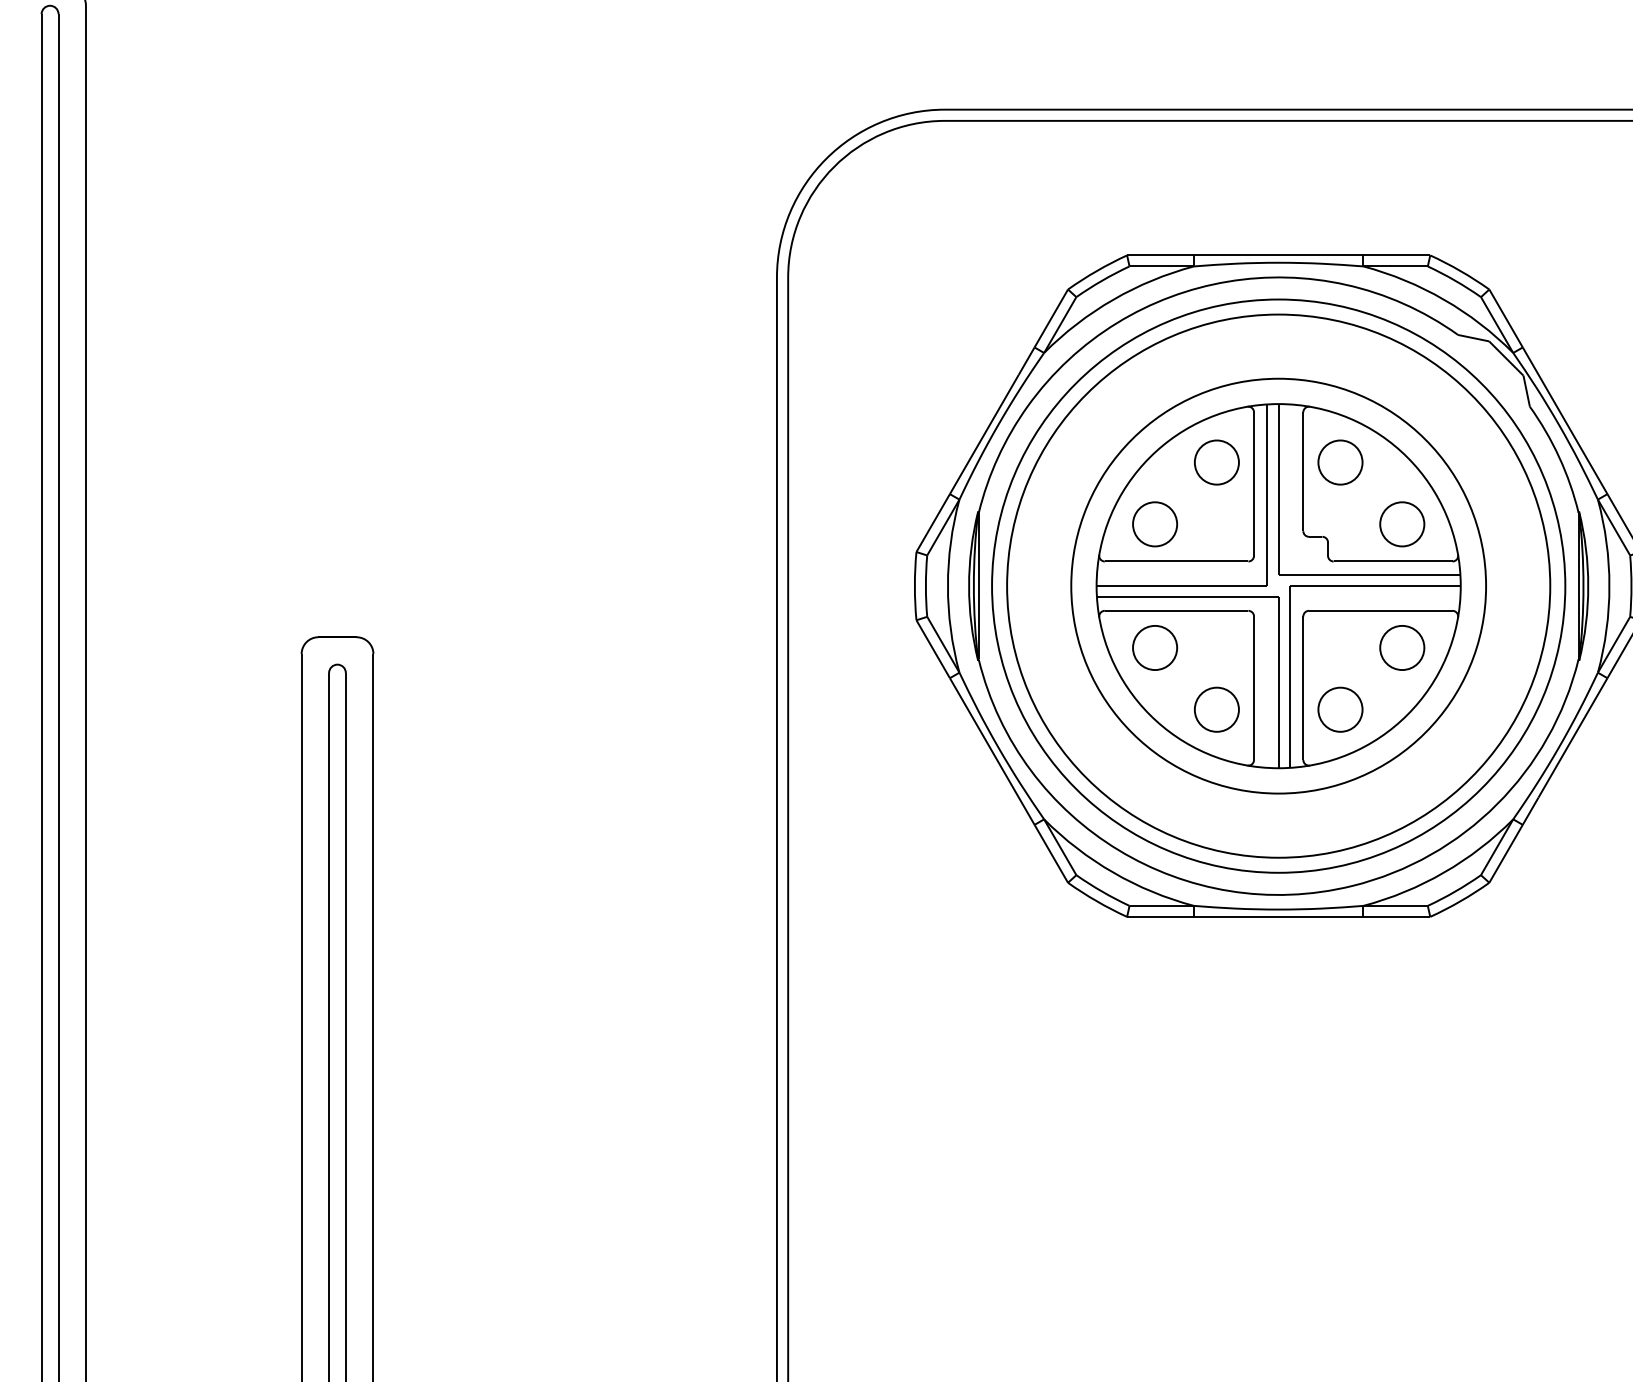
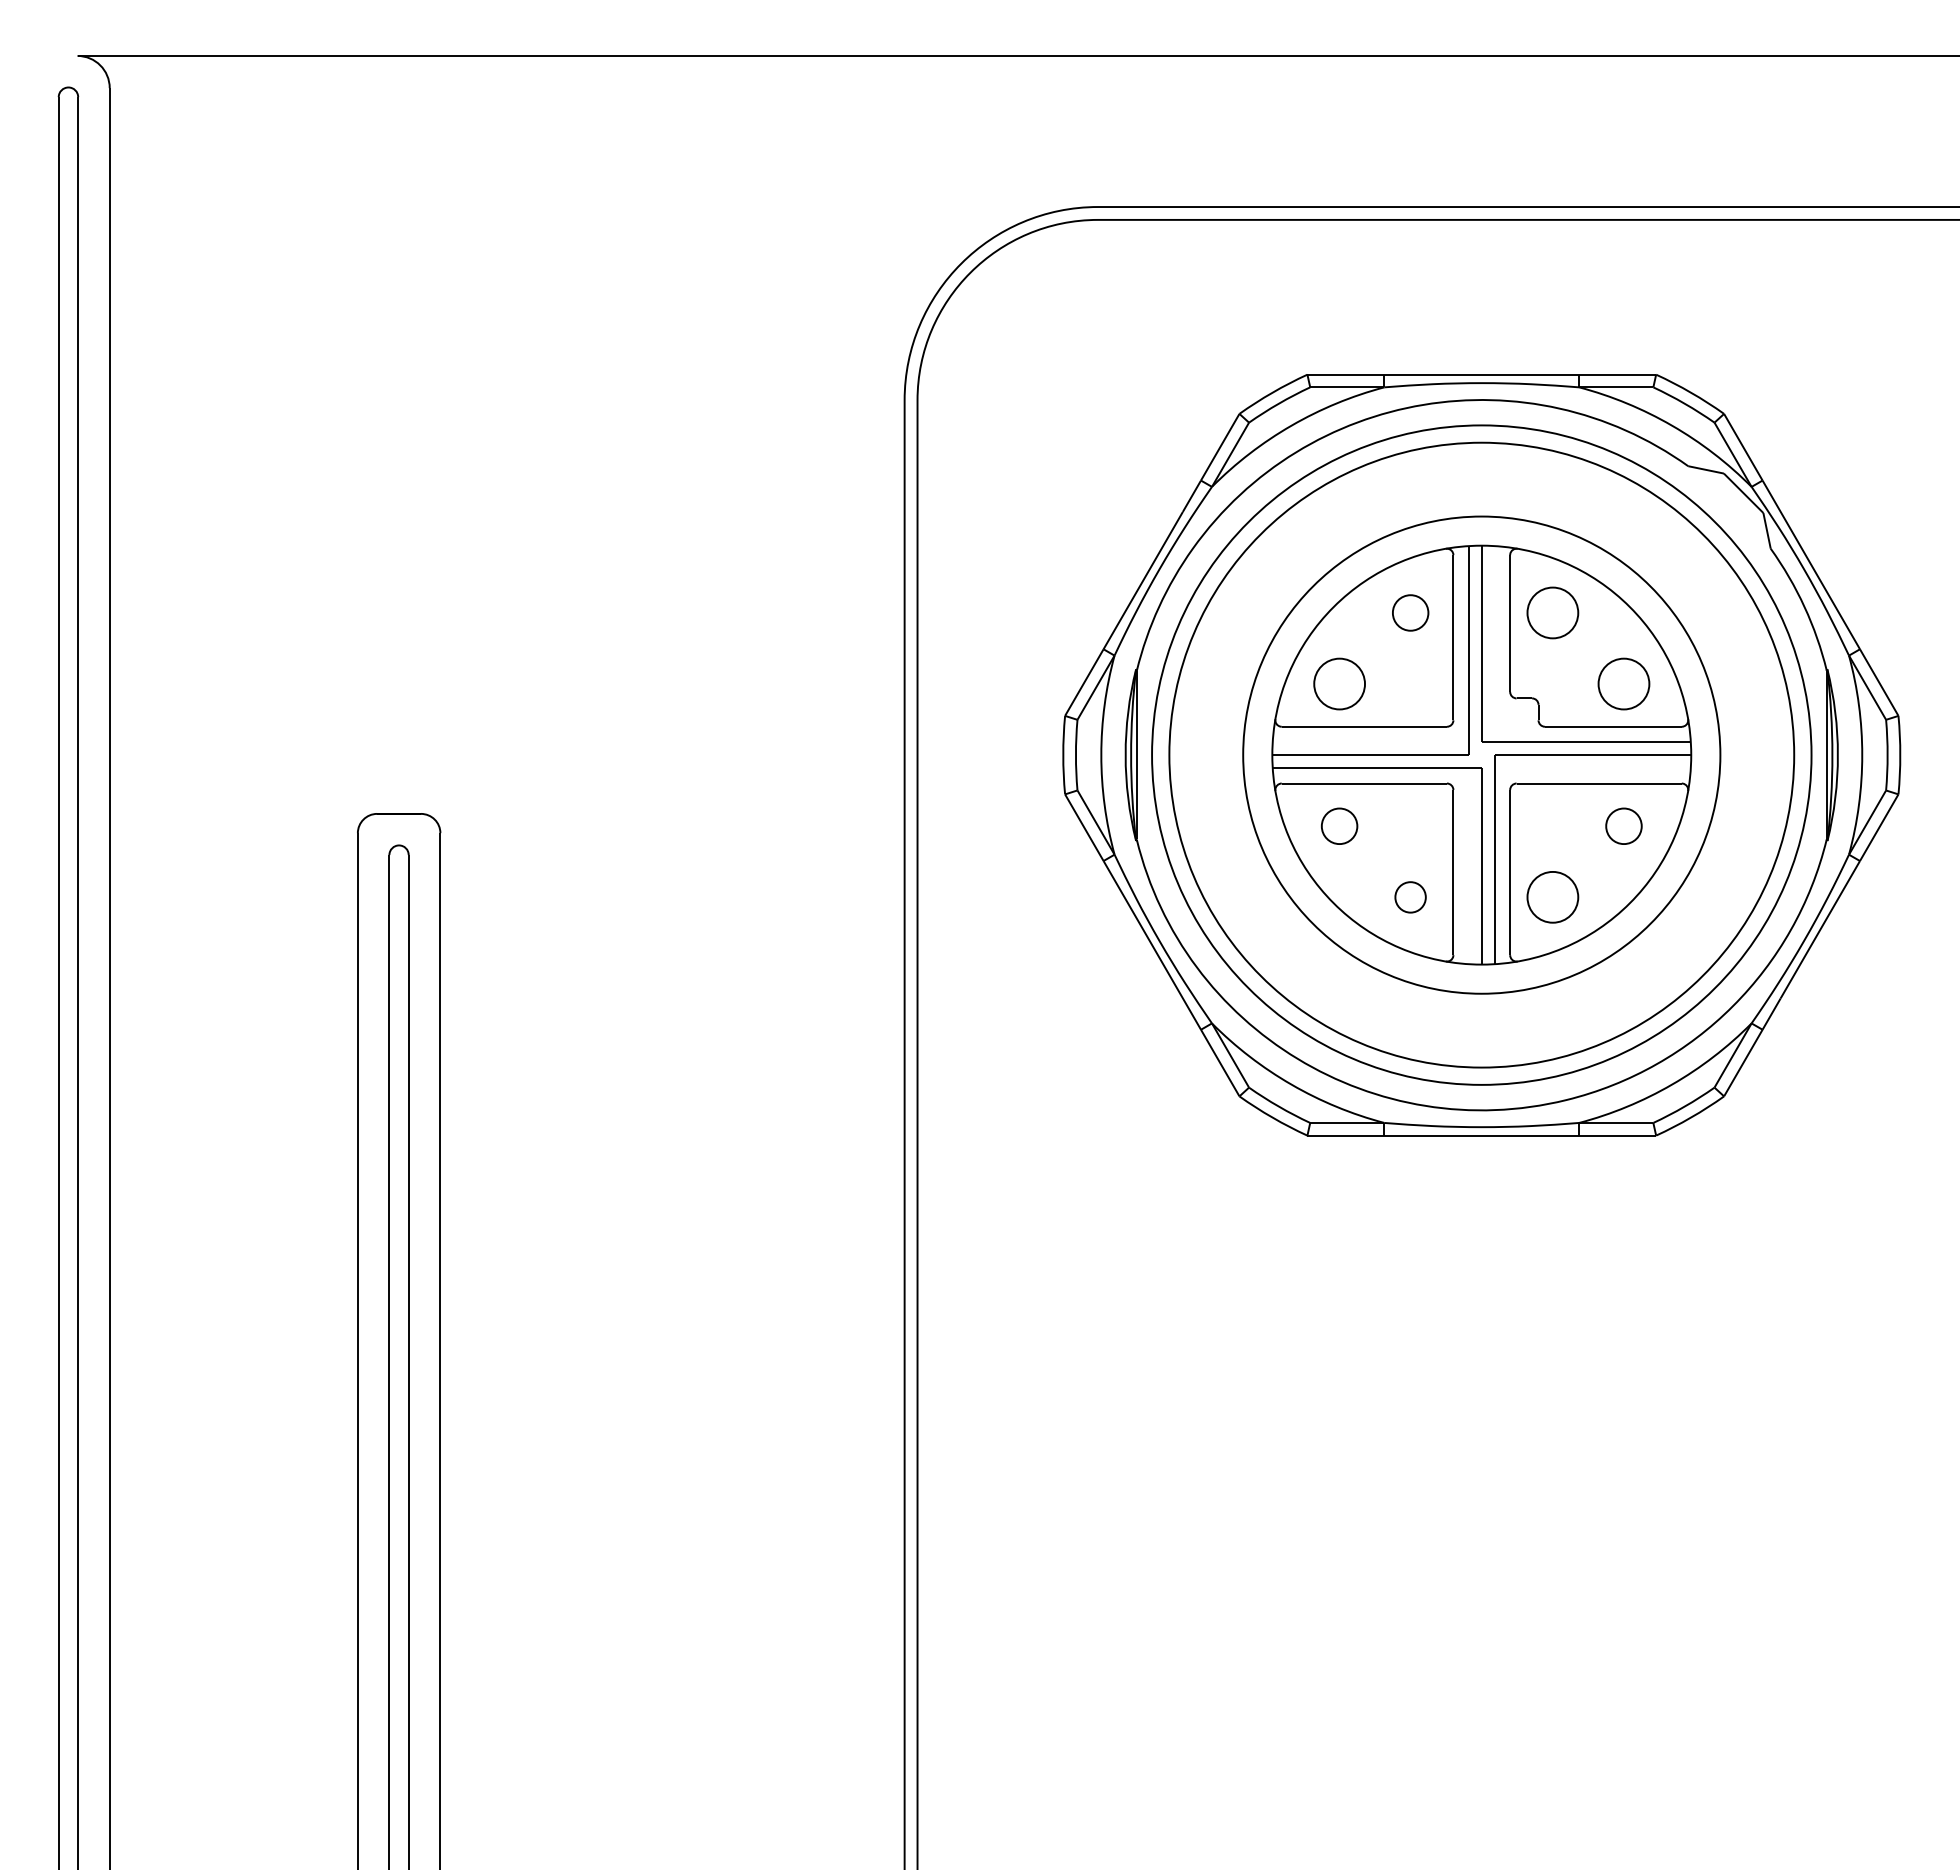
part: (1216, 462) -> (1410, 612), size x0.7
part: (1154, 648) -> (1339, 826), size x0.7
part: (1401, 648) -> (1623, 826), size x0.7
part: (1216, 709) -> (1410, 897), size x0.6

